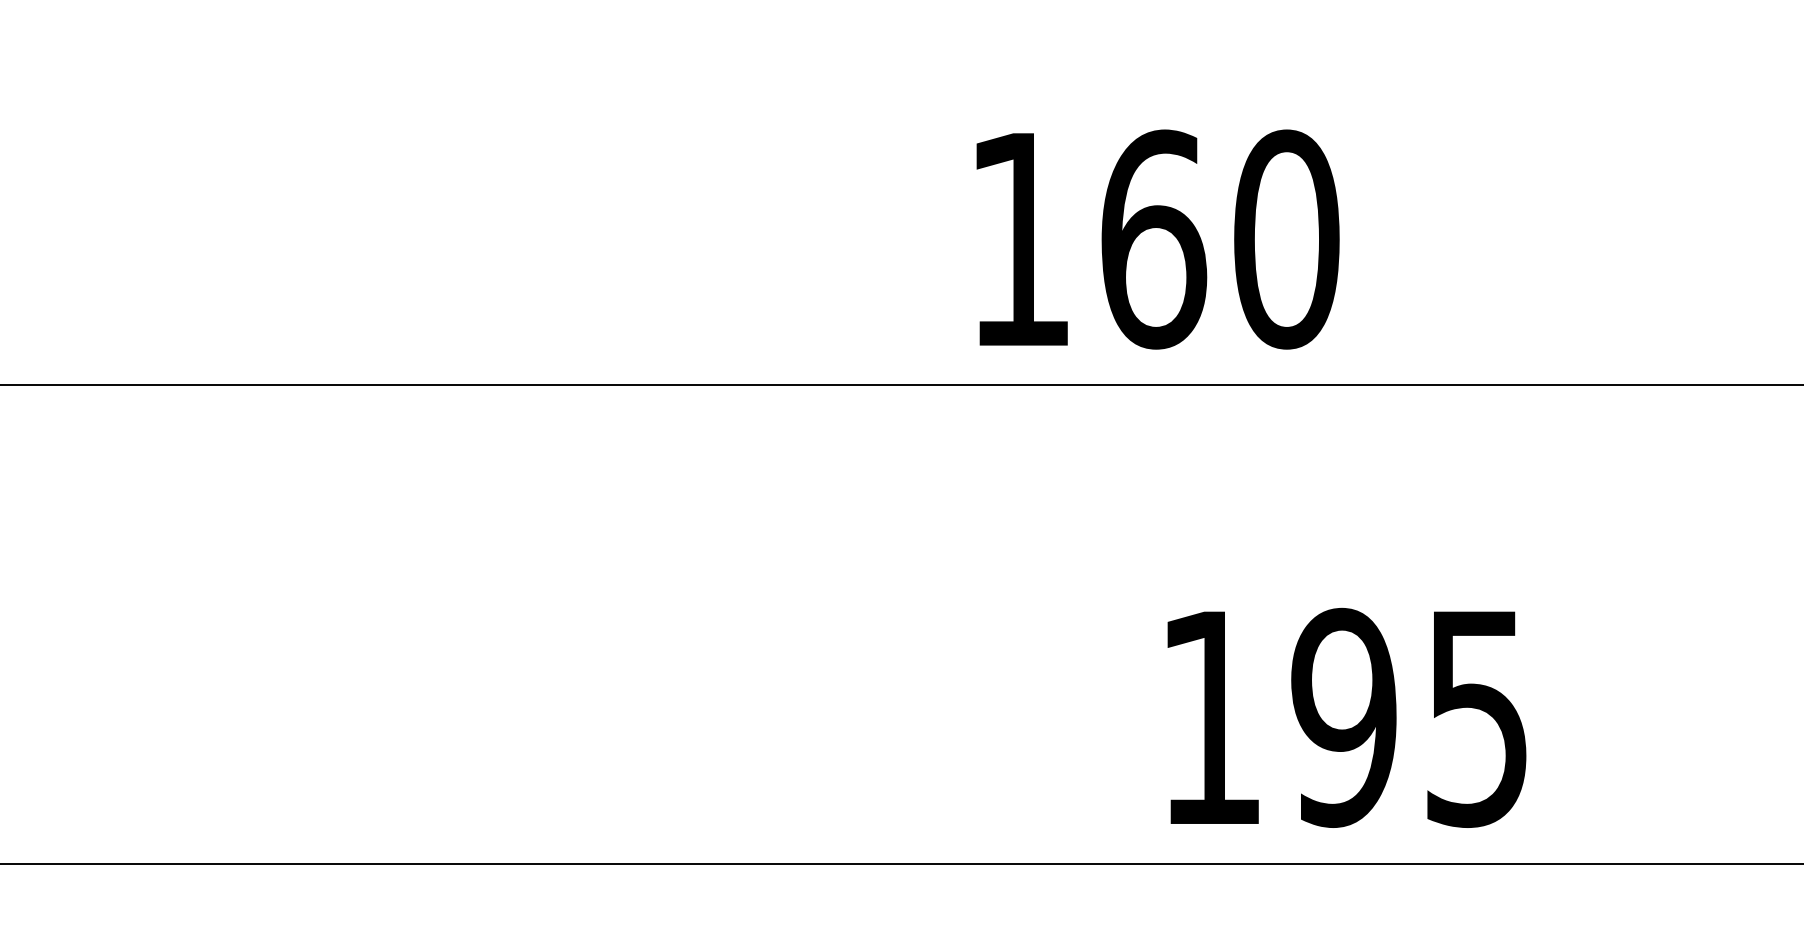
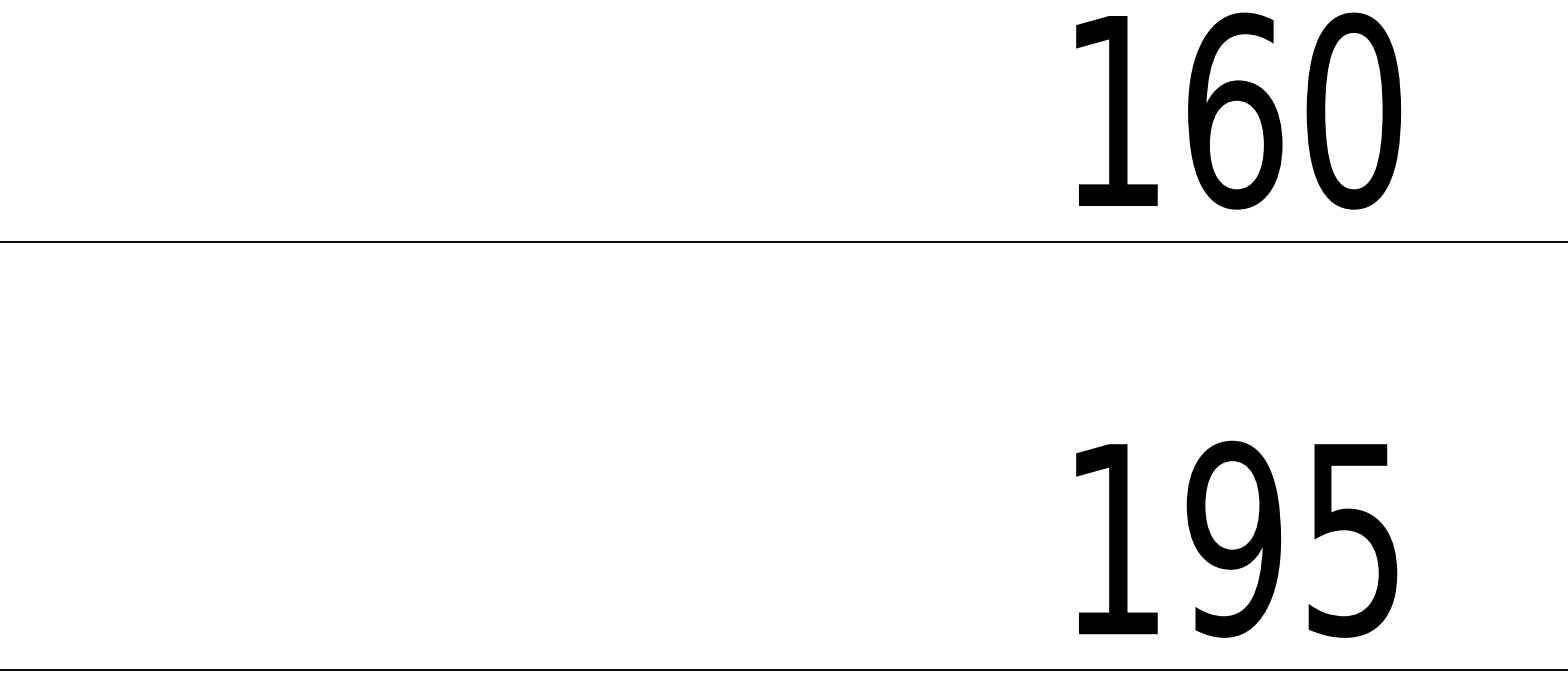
text: (1157, 239) -> (1238, 111), moved
text: (1346, 717) -> (1236, 538), moved

